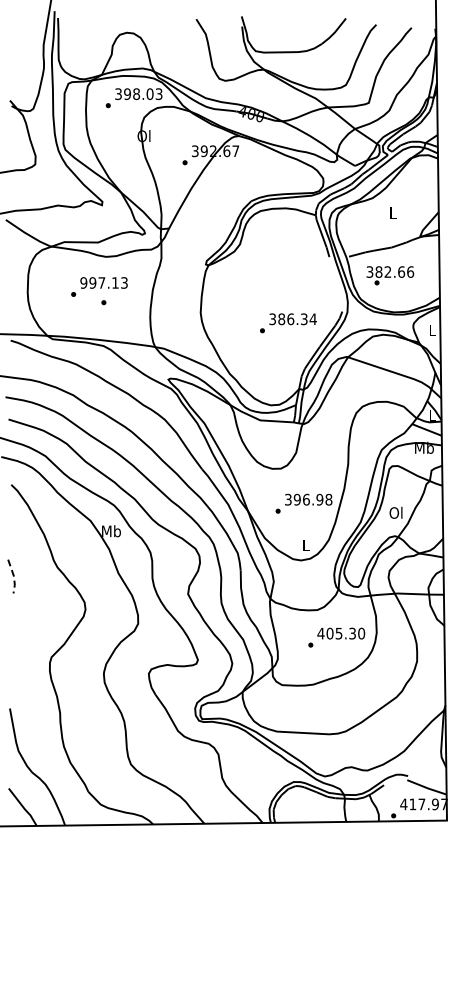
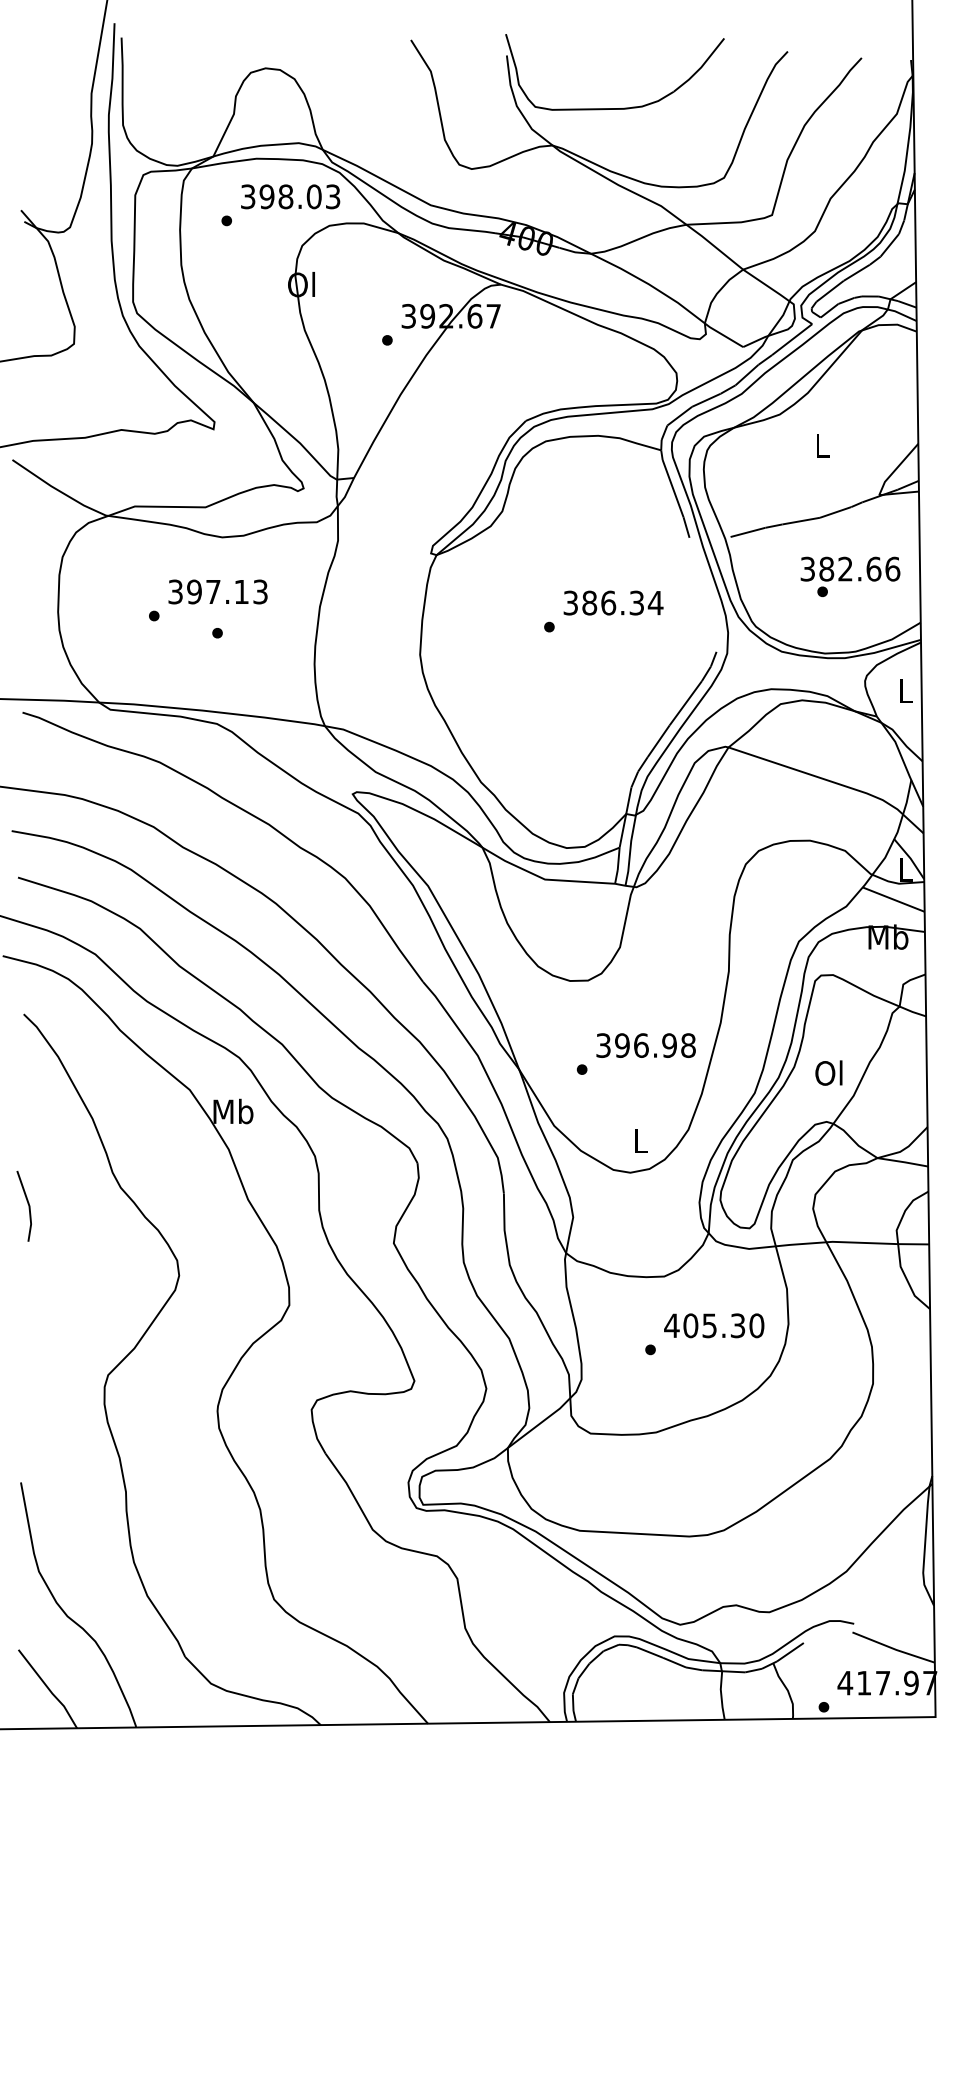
text: (390, 275) -> (850, 576), moved
text: (83, 282) -> (174, 590), 997.13 -> 397.13
text: (288, 323) -> (603, 611), moved
line: (14, 576) -> (30, 1206), dashed -> solid

